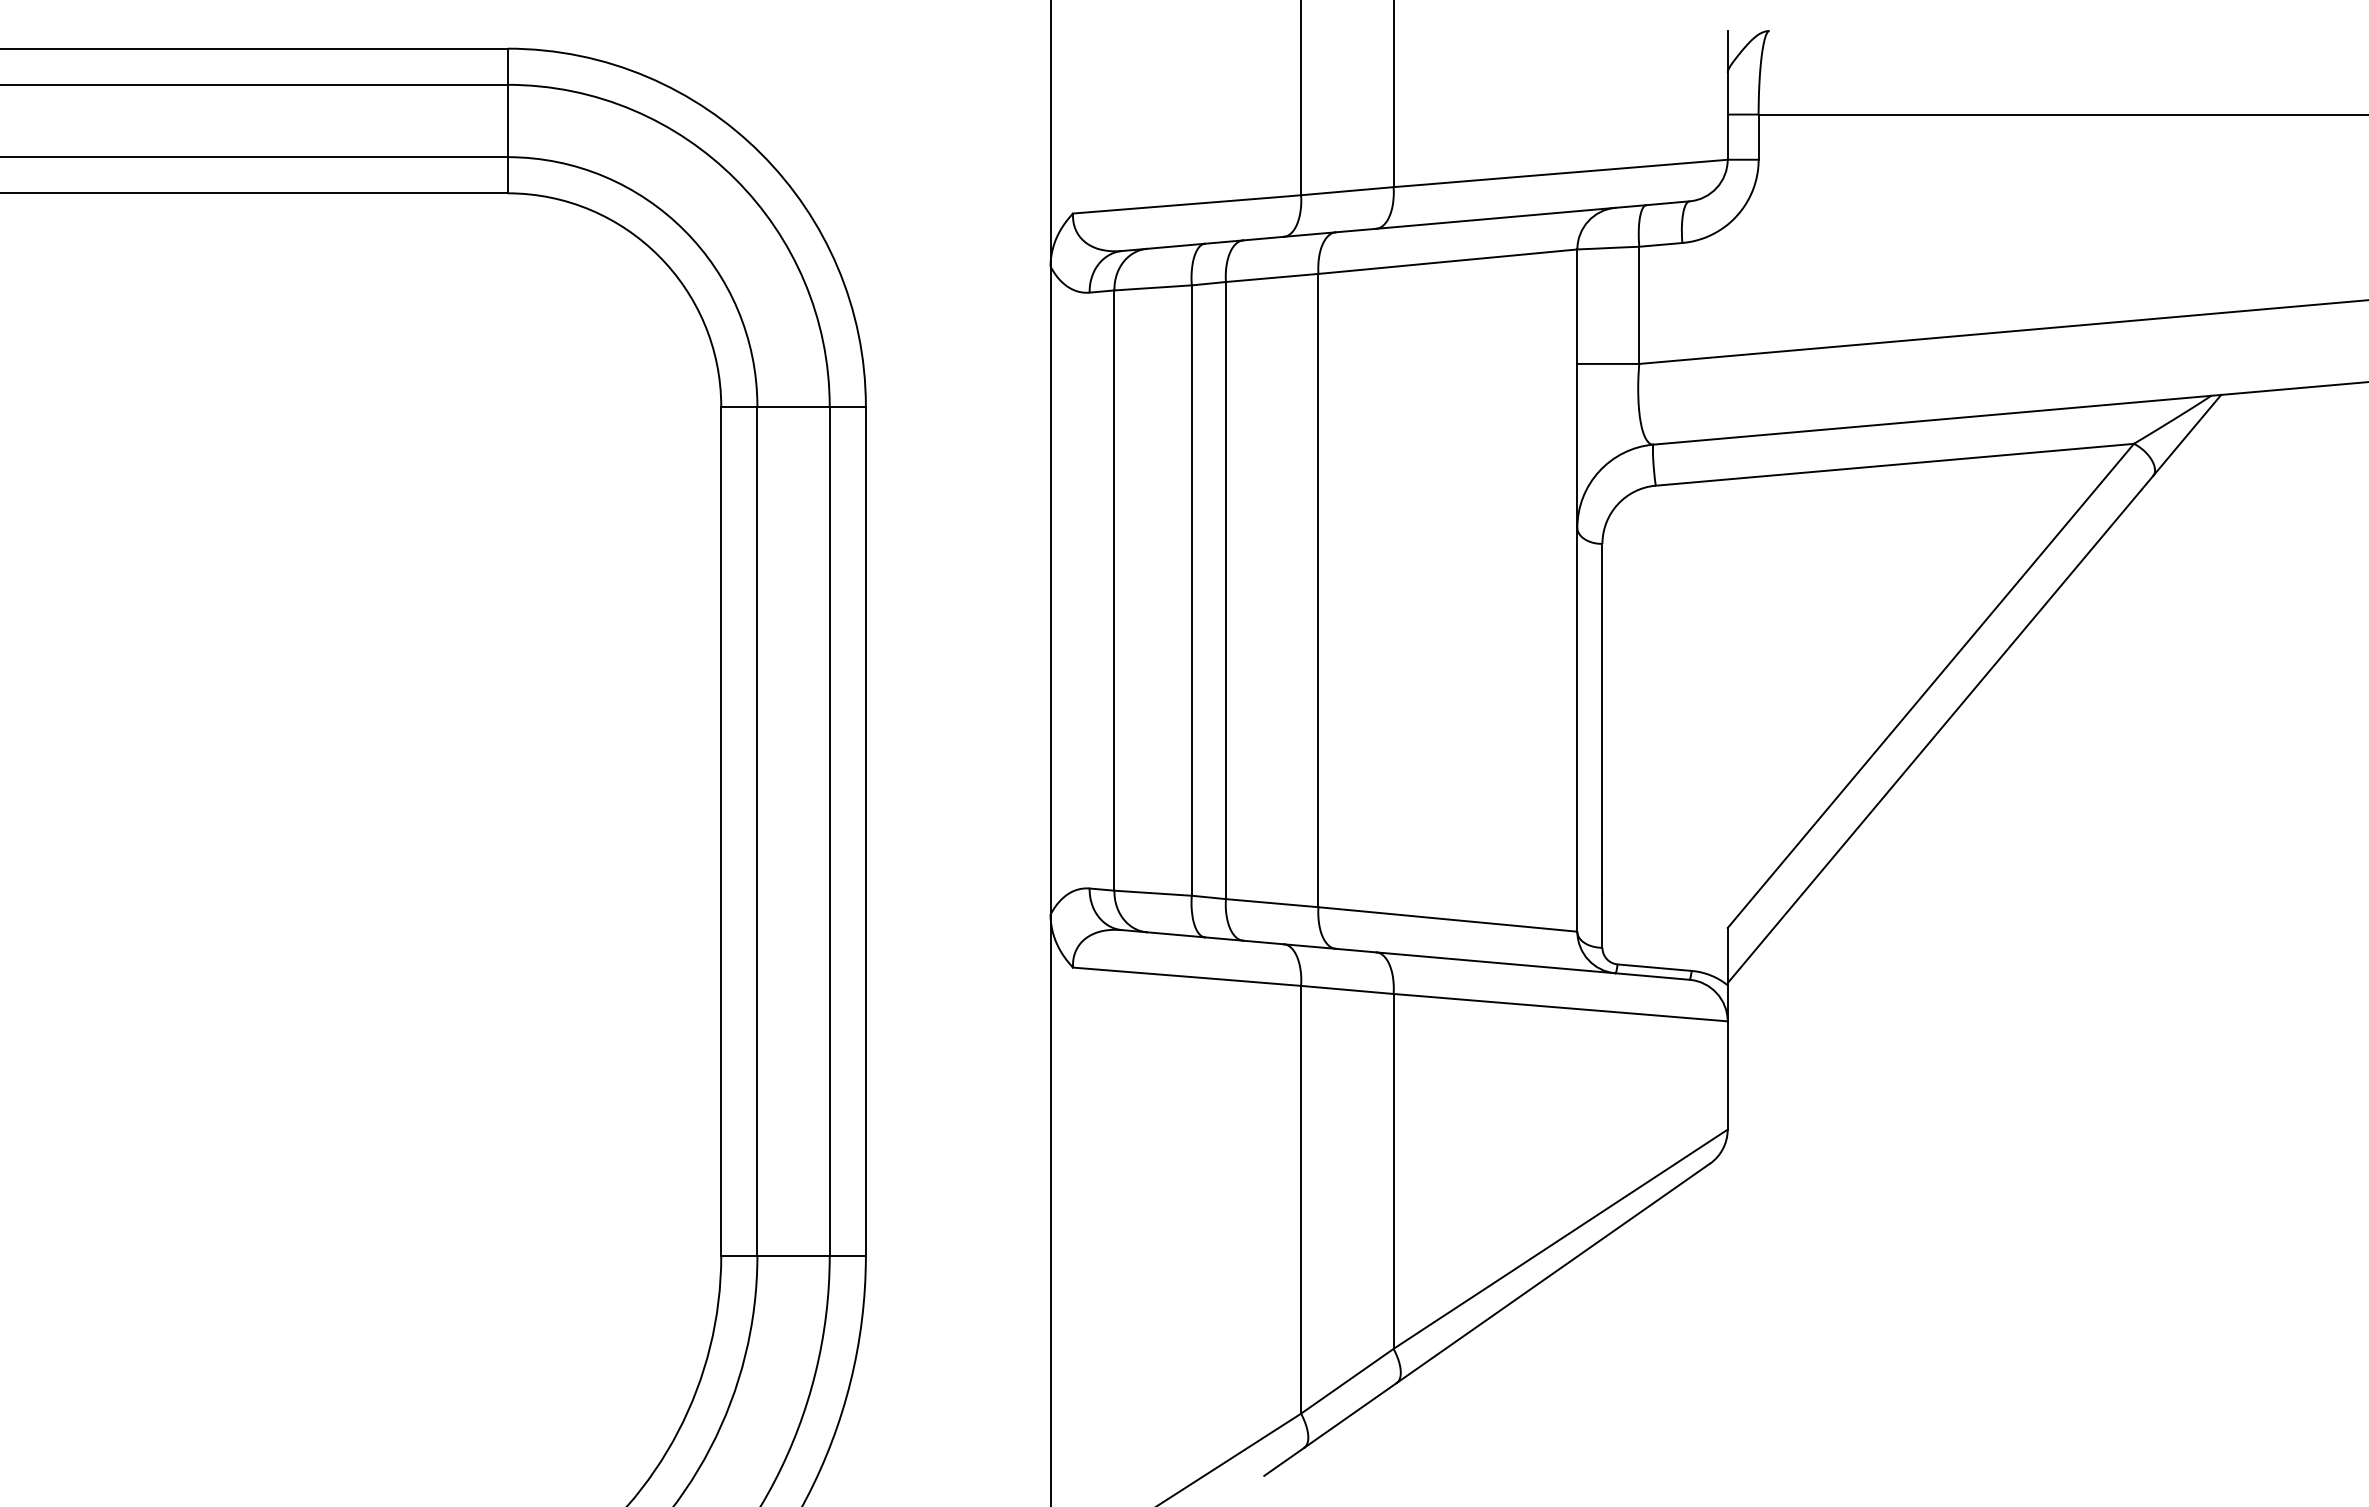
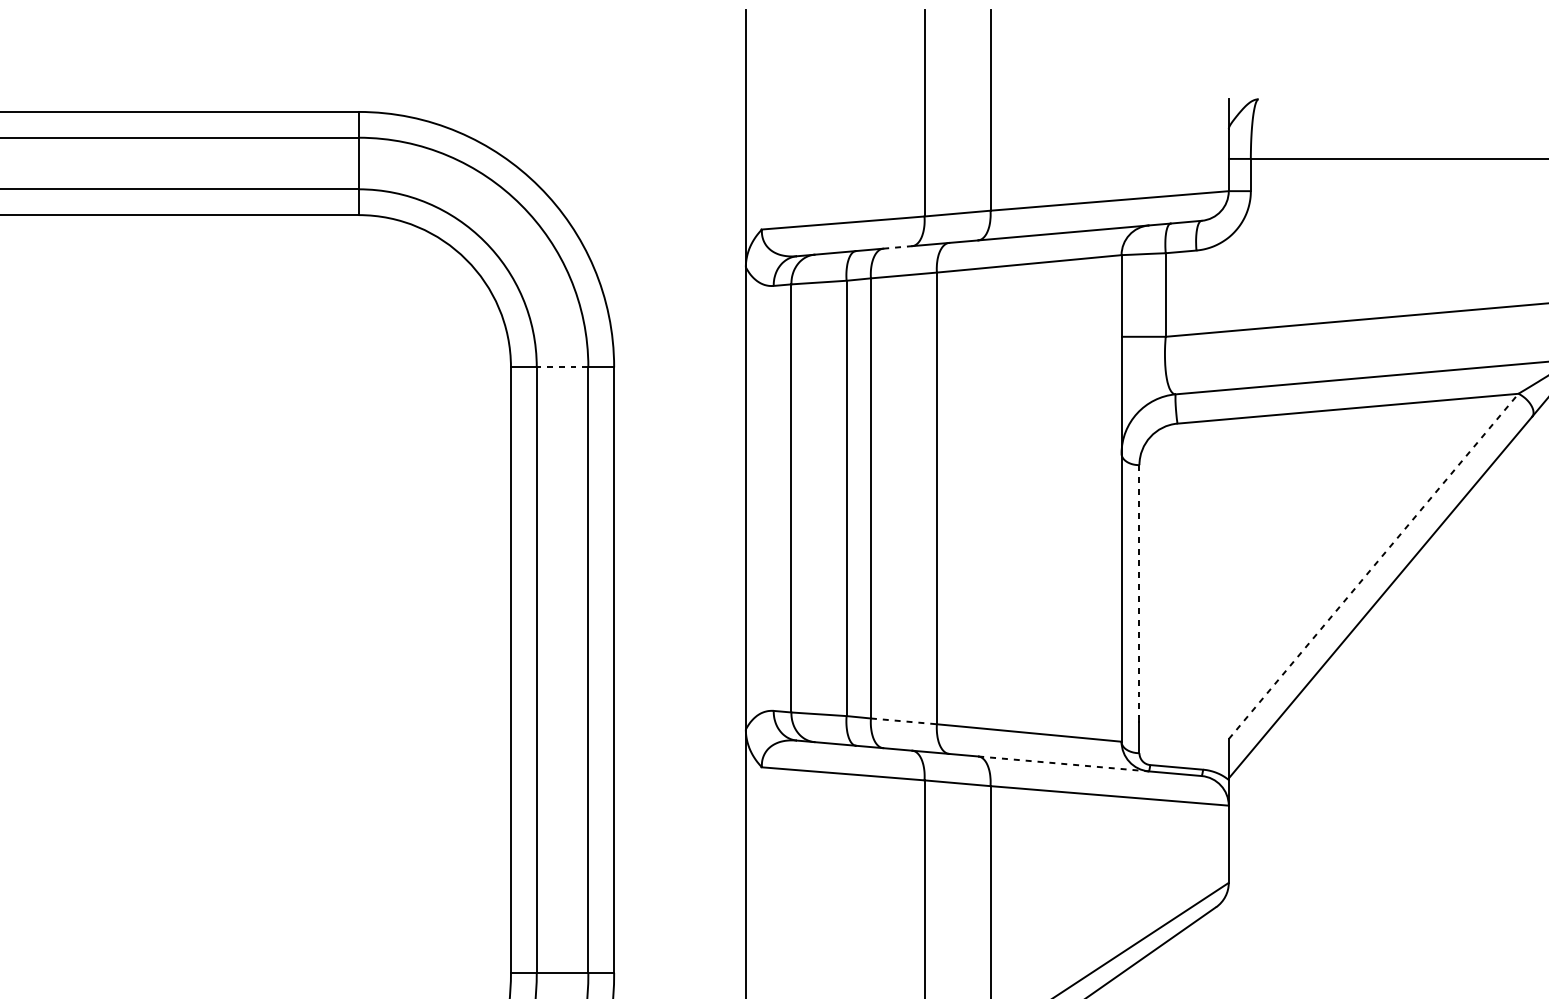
line: (1264, 238) -> (898, 247), solid -> dashed
line: (793, 406) -> (562, 367), solid -> dashed
line: (1930, 685) -> (1373, 566), solid -> dashed
line: (1602, 719) -> (1139, 590), solid -> dashed
line: (1272, 903) -> (904, 721), solid -> dashed
line: (1496, 962) -> (1063, 763), solid -> dashed

